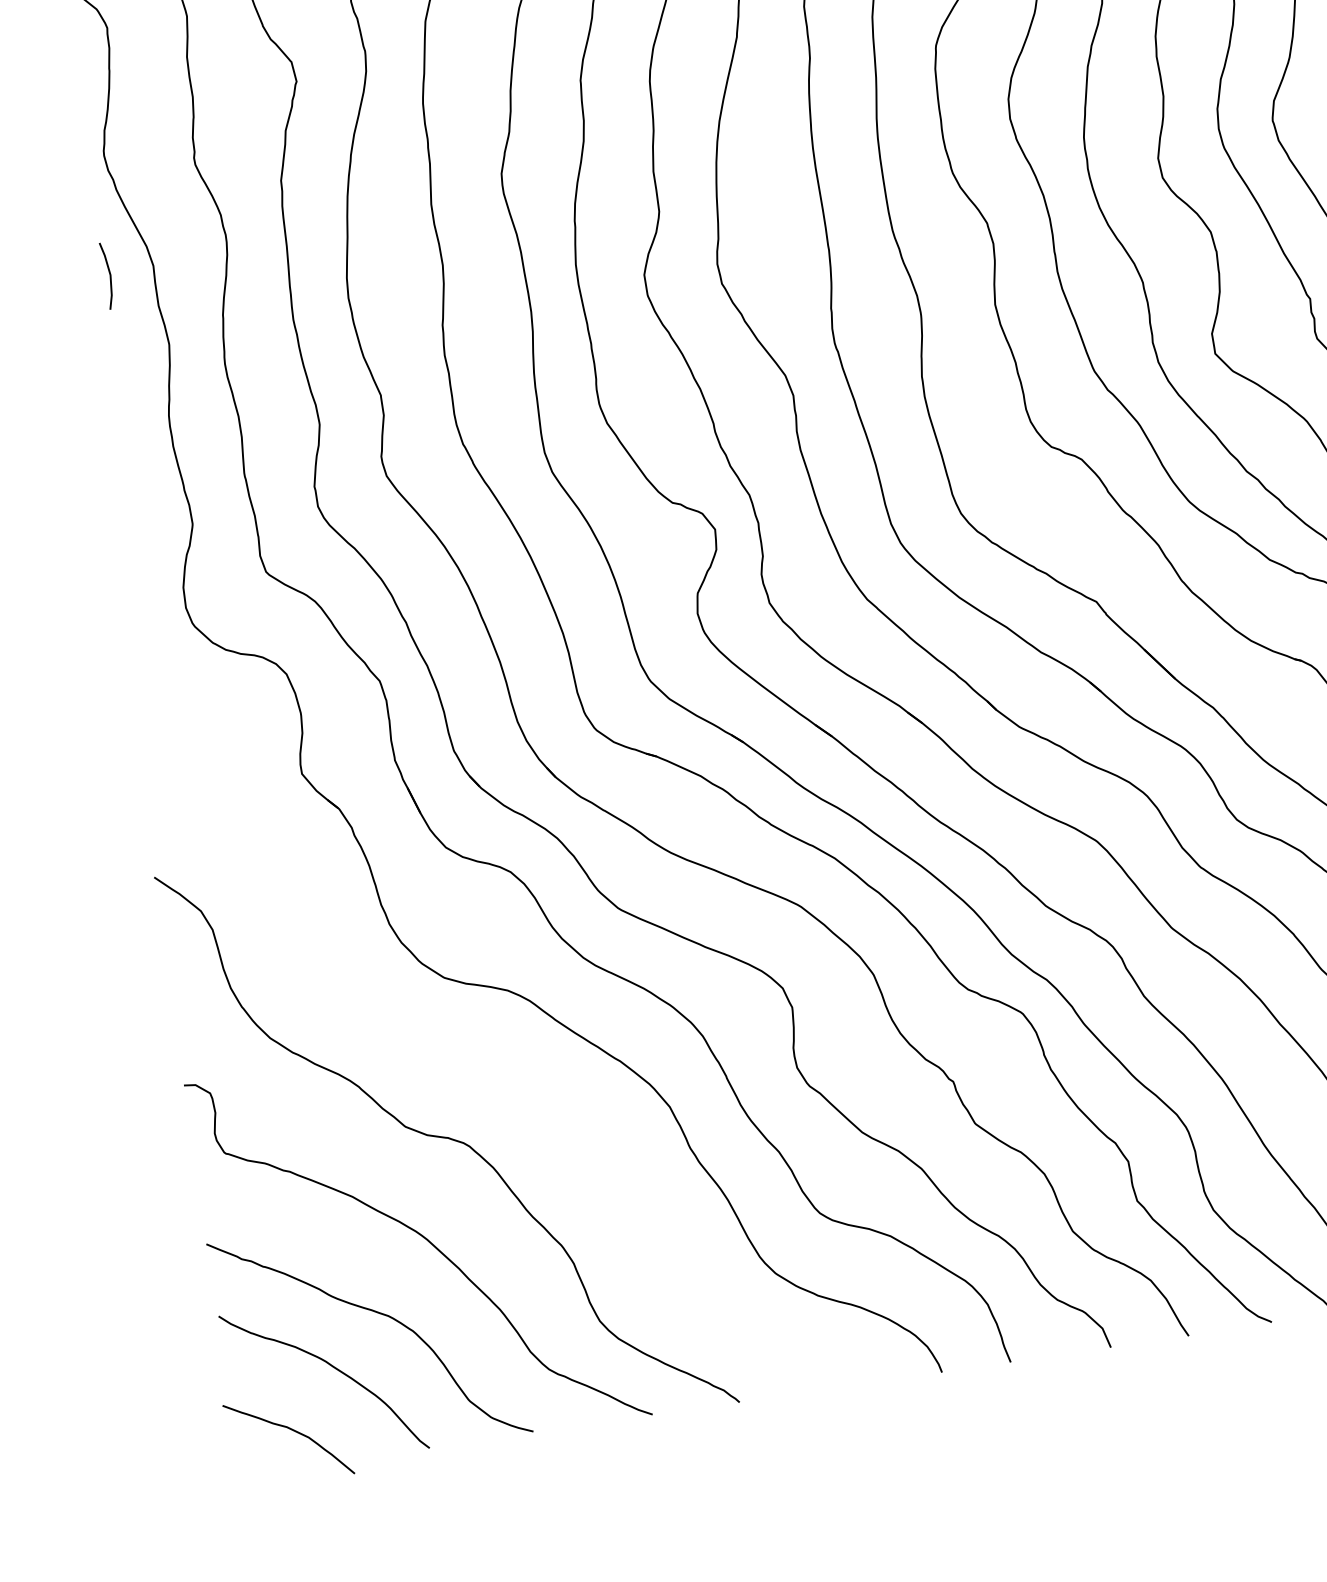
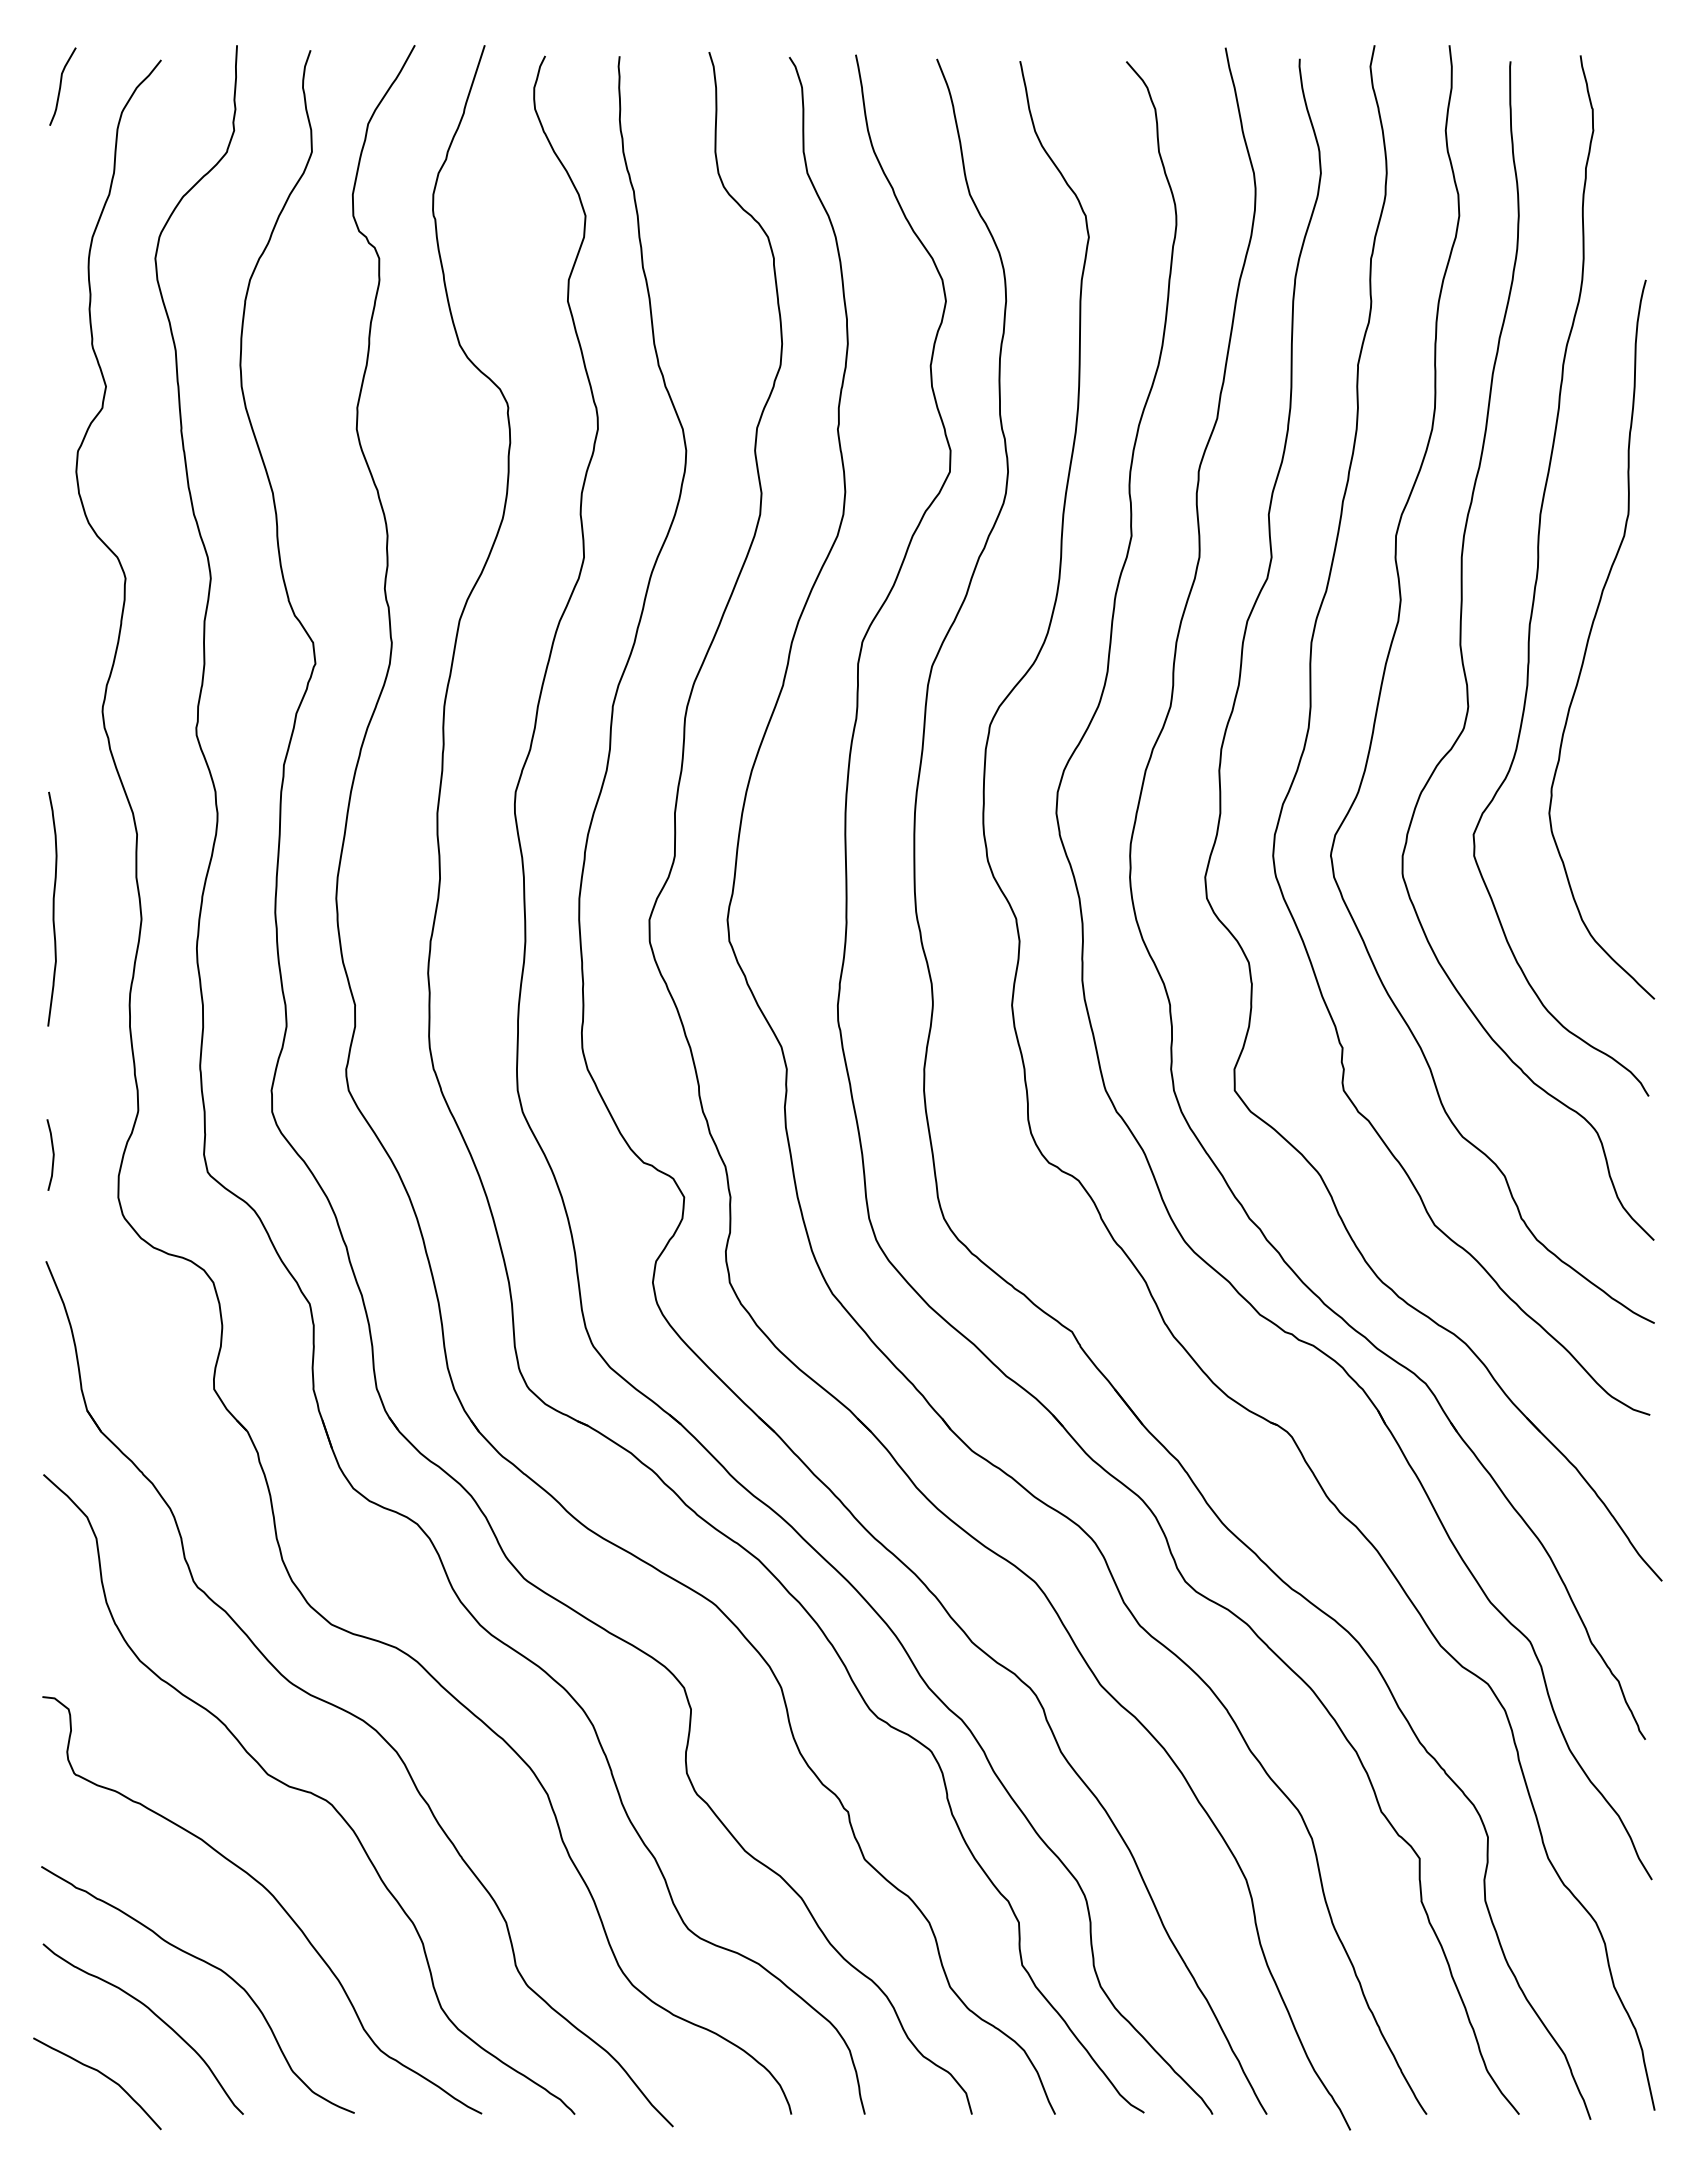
line: (109, 275) -> (52, 1154), moved
curve: (84, 346) -> (52, 908), added
part: (473, 1056) -> (349, 1711), added

